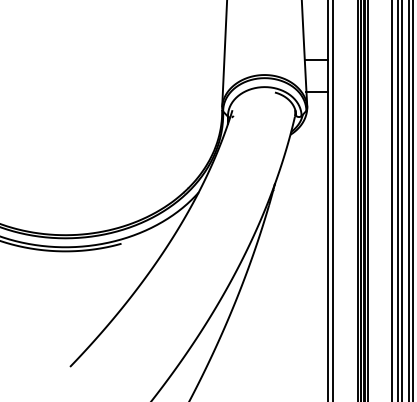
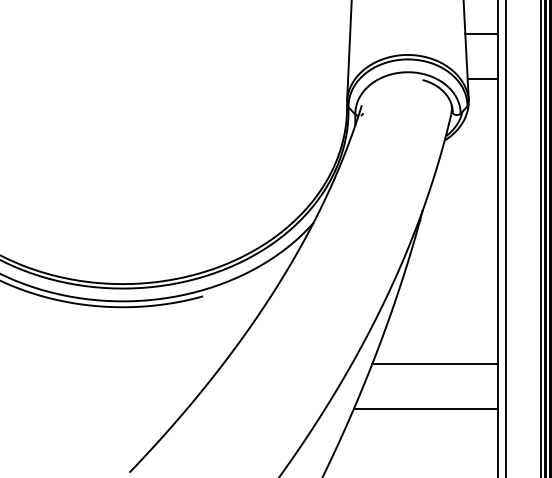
line: (283, 291) -> (434, 364), added
line: (276, 322) -> (424, 409), added

